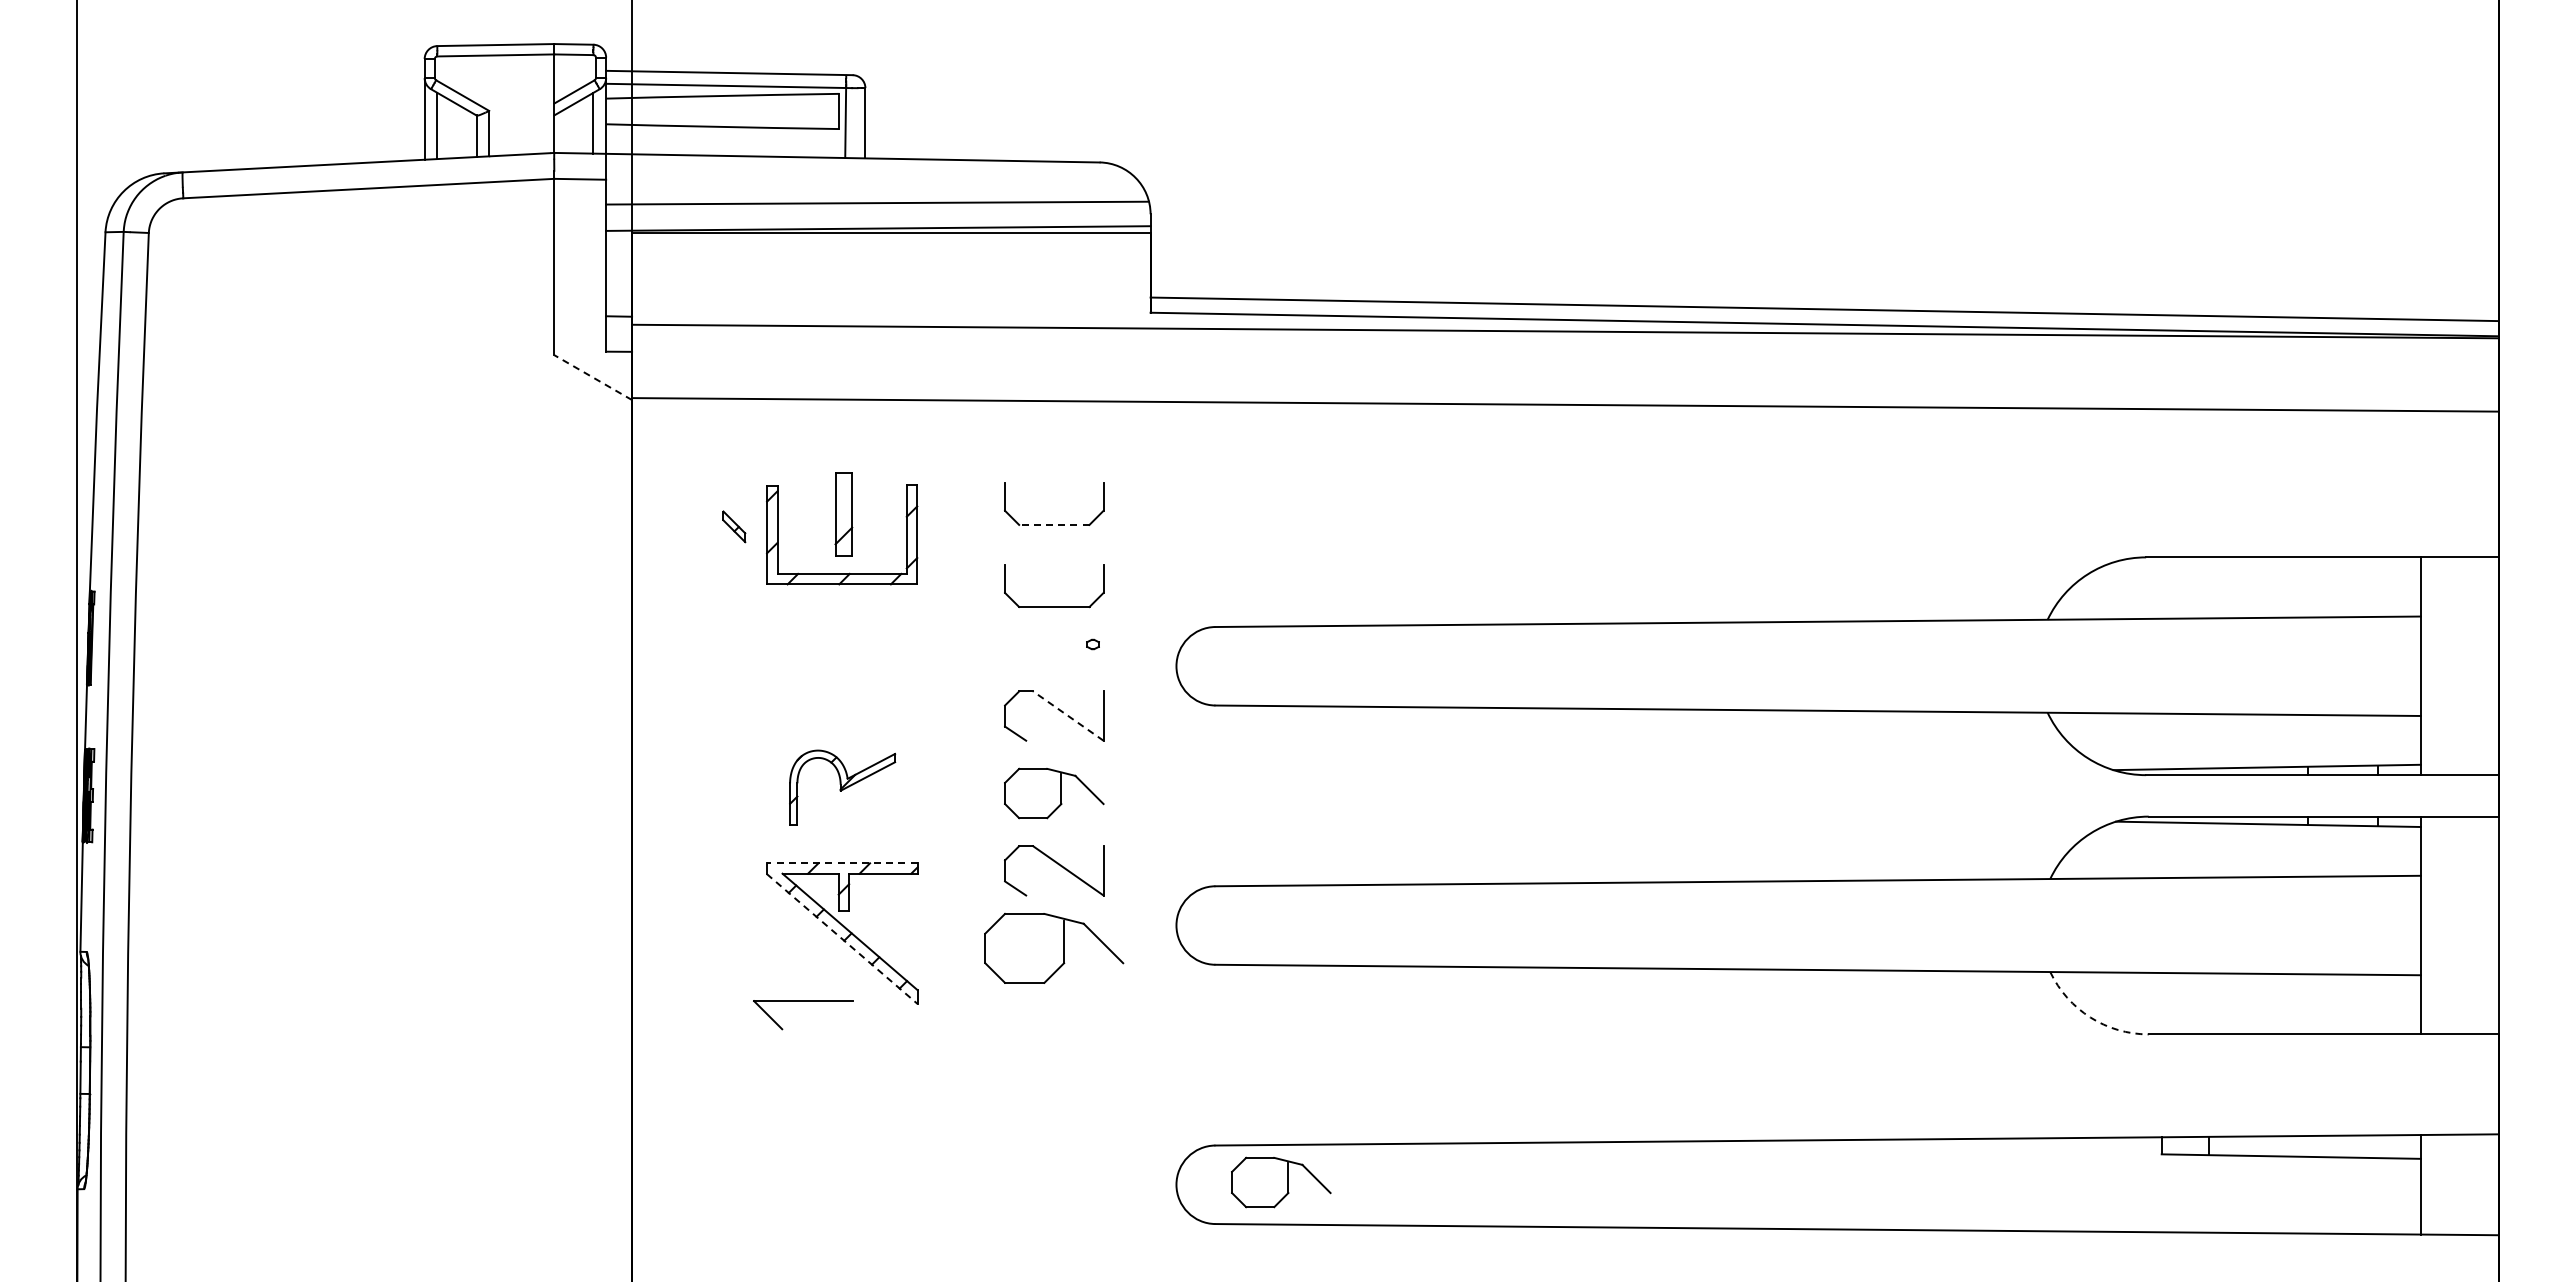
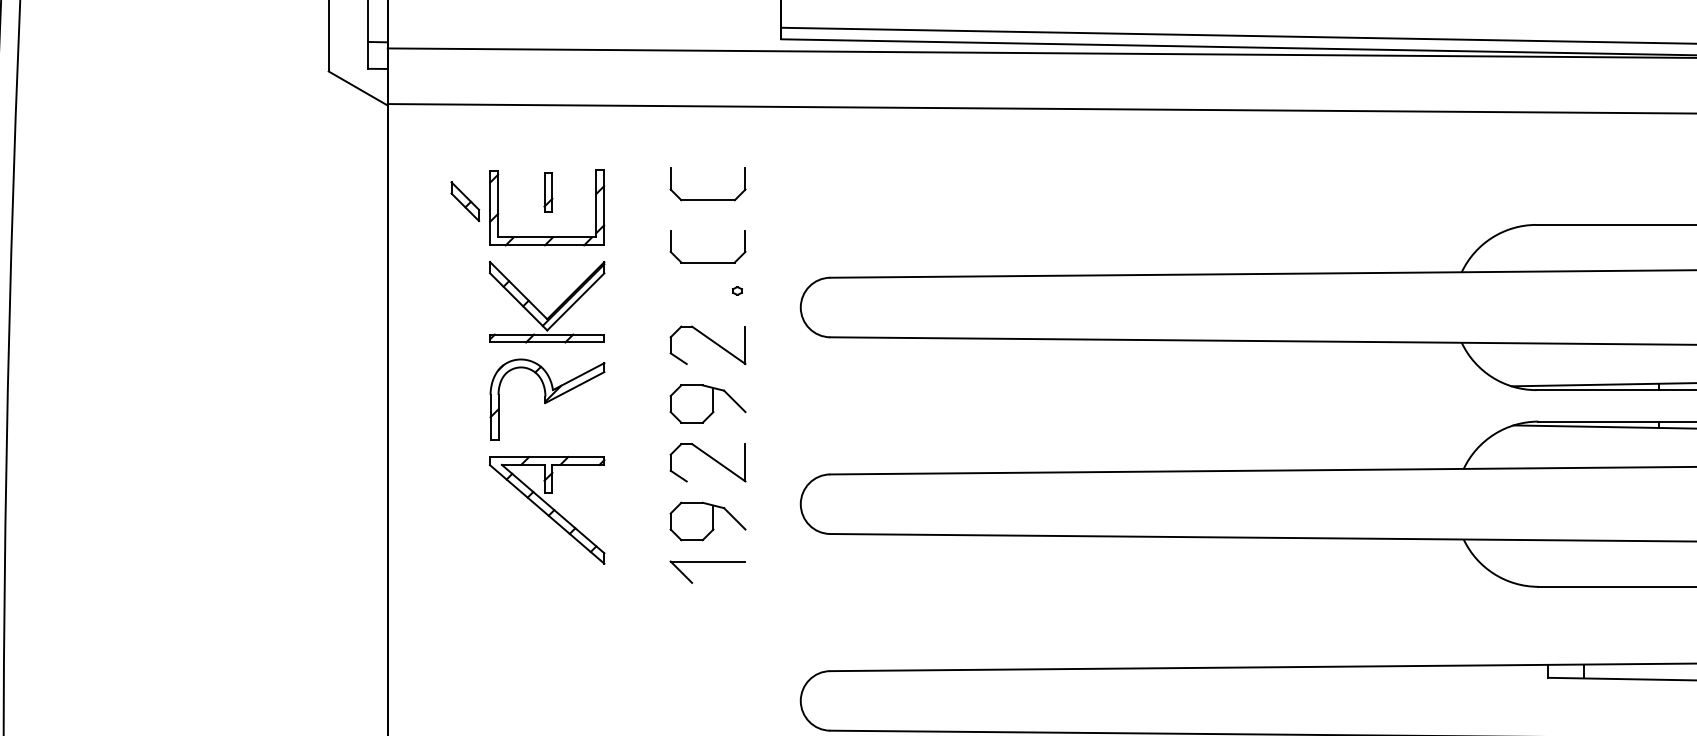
line: (593, 377) -> (358, 88), dashed -> solid
part: (843, 514) -> (548, 192), size x0.62
line: (1053, 524) -> (707, 199), dashed -> solid
part: (734, 526) -> (465, 201), size x1.67
part: (831, 669) -> (539, 309), added
line: (1068, 716) -> (718, 345), dashed -> solid
part: (842, 787) -> (547, 399), size x1.43
line: (841, 863) -> (546, 457), dashed -> solid
line: (842, 939) -> (547, 514), dashed -> solid
part: (1054, 947) -> (708, 520), size x0.71
part: (803, 1001) -> (708, 561), moved
arc: (2090, 1017) -> (1494, 574), dashed -> solid
part: (1281, 1182) -> (880, 699), removed

